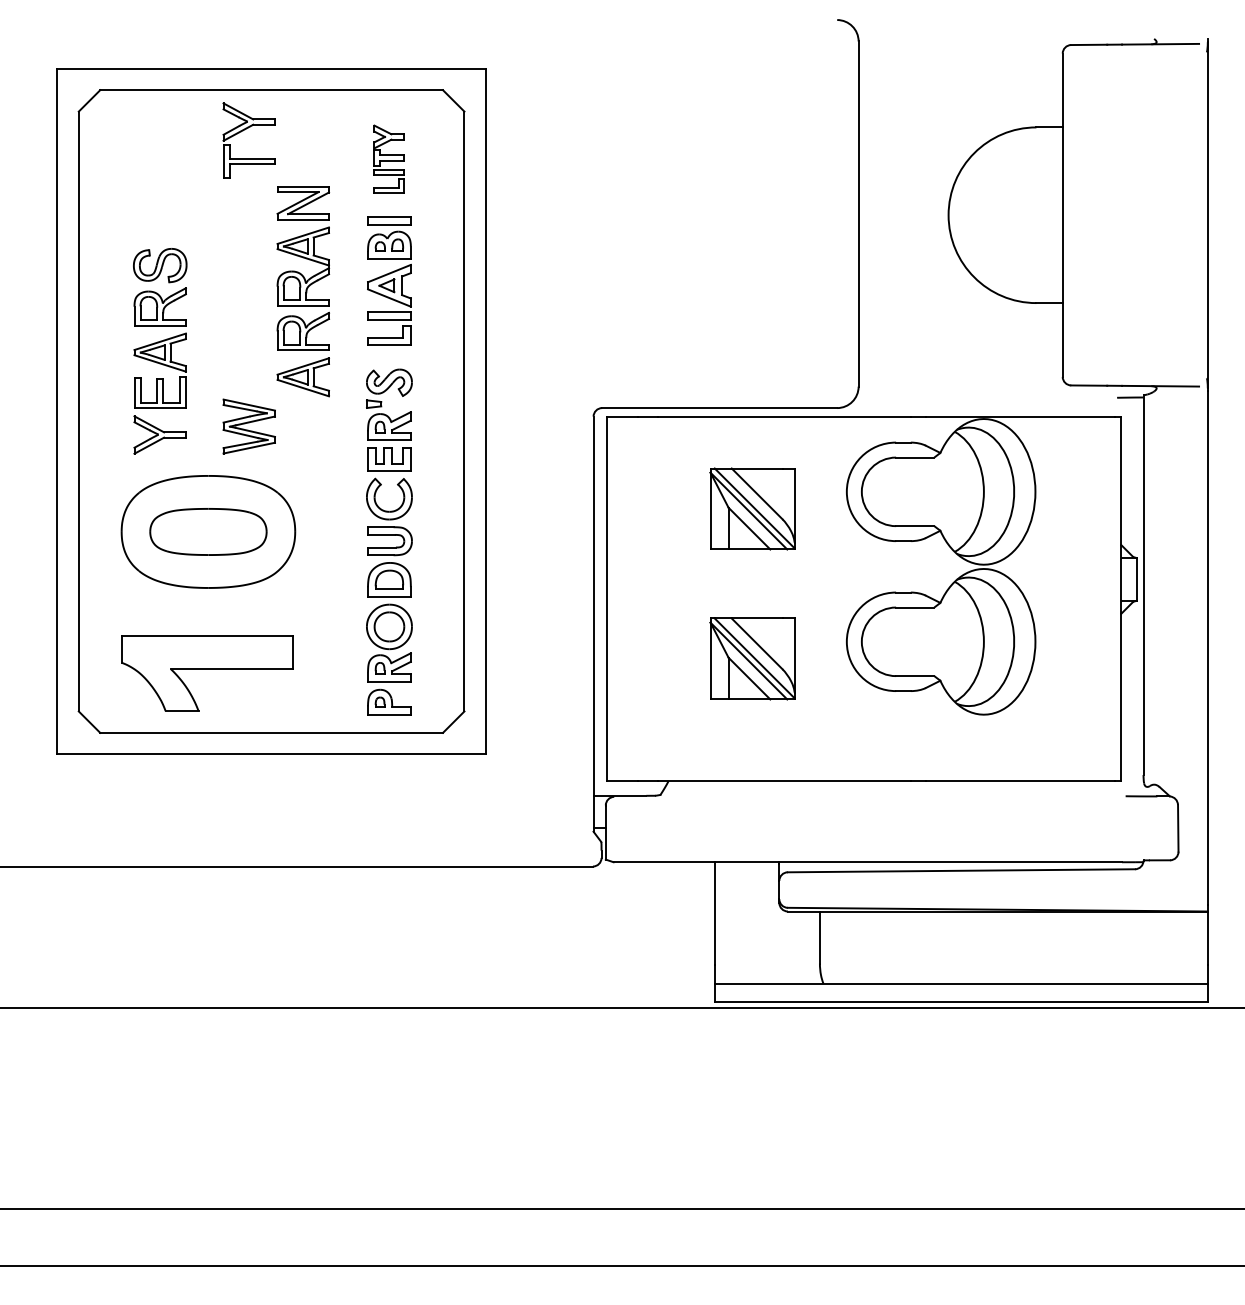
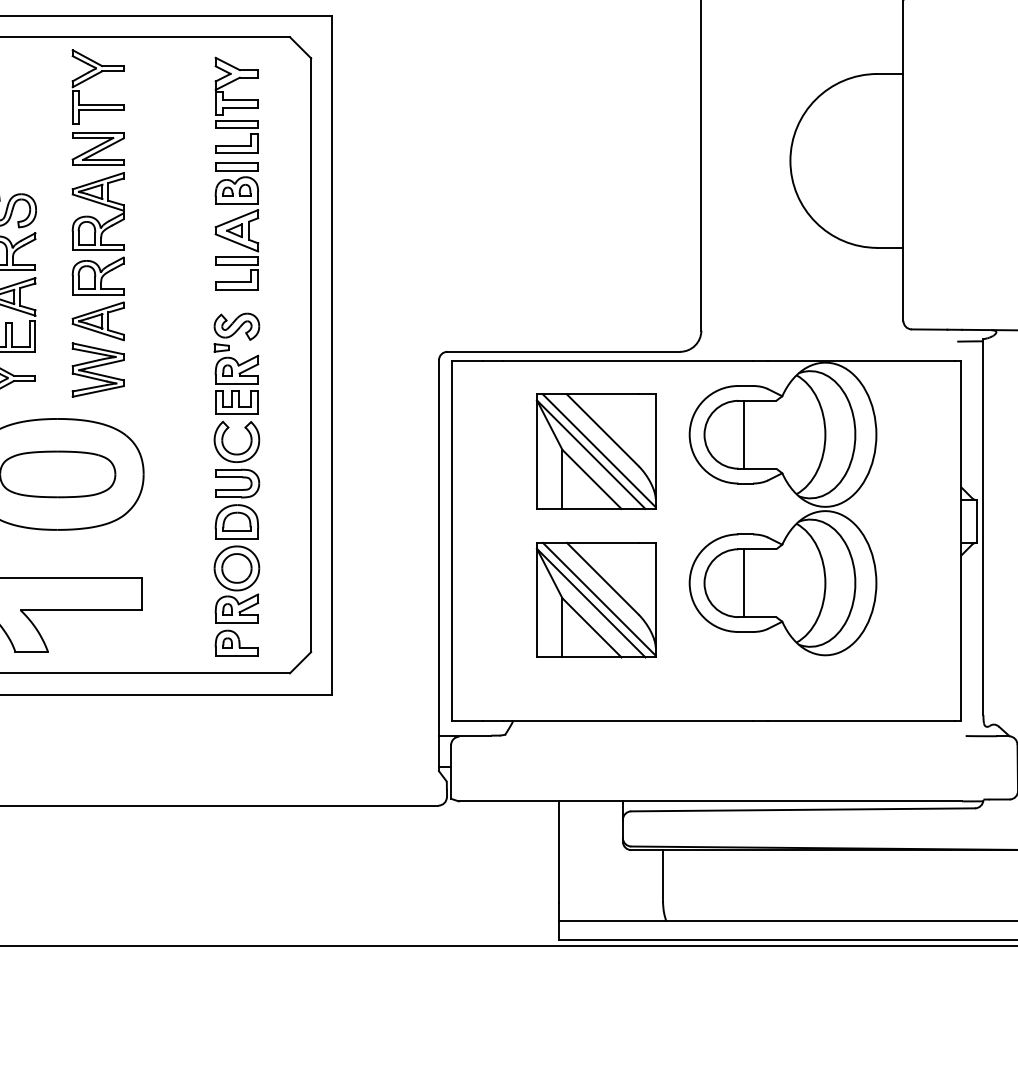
part: (389, 159) -> (236, 105), size x1.43
part: (303, 291) -> (98, 236), moved
line: (901, 491) -> (743, 434), added
part: (752, 508) -> (596, 451), size x1.43
line: (901, 641) -> (743, 582), added
part: (752, 658) -> (596, 599), size x1.43

